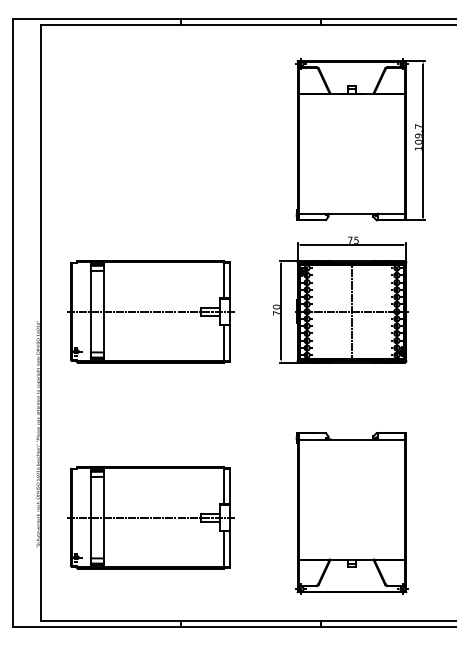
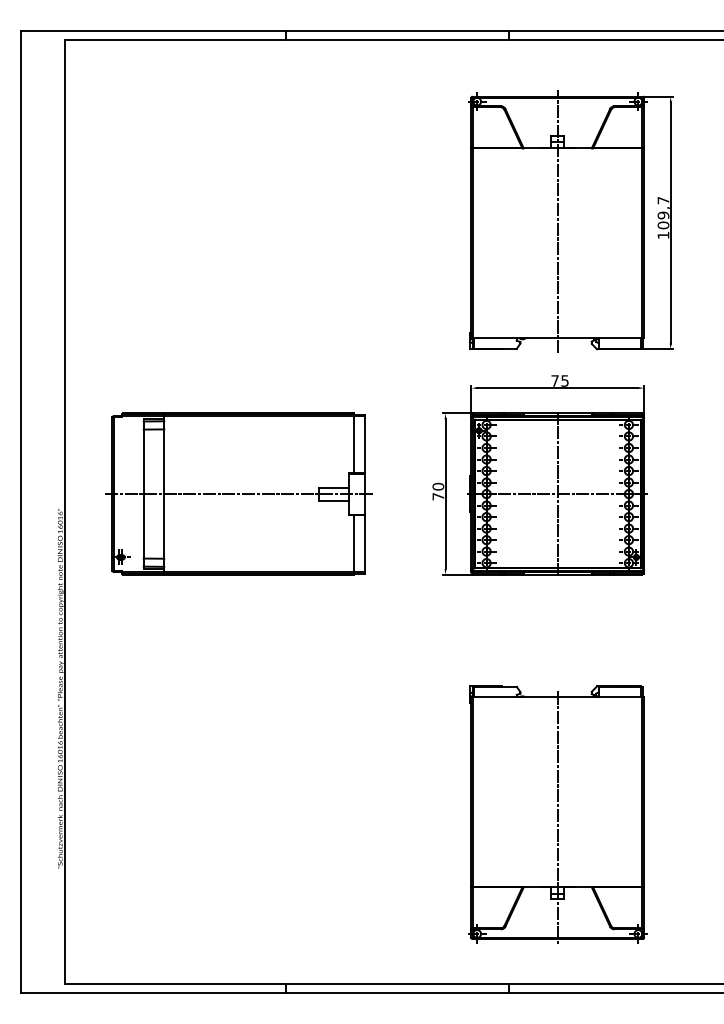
line: (352, 139) -> (558, 221), added
line: (352, 516) -> (558, 818), added
part: (150, 517) -> (238, 820), removed

